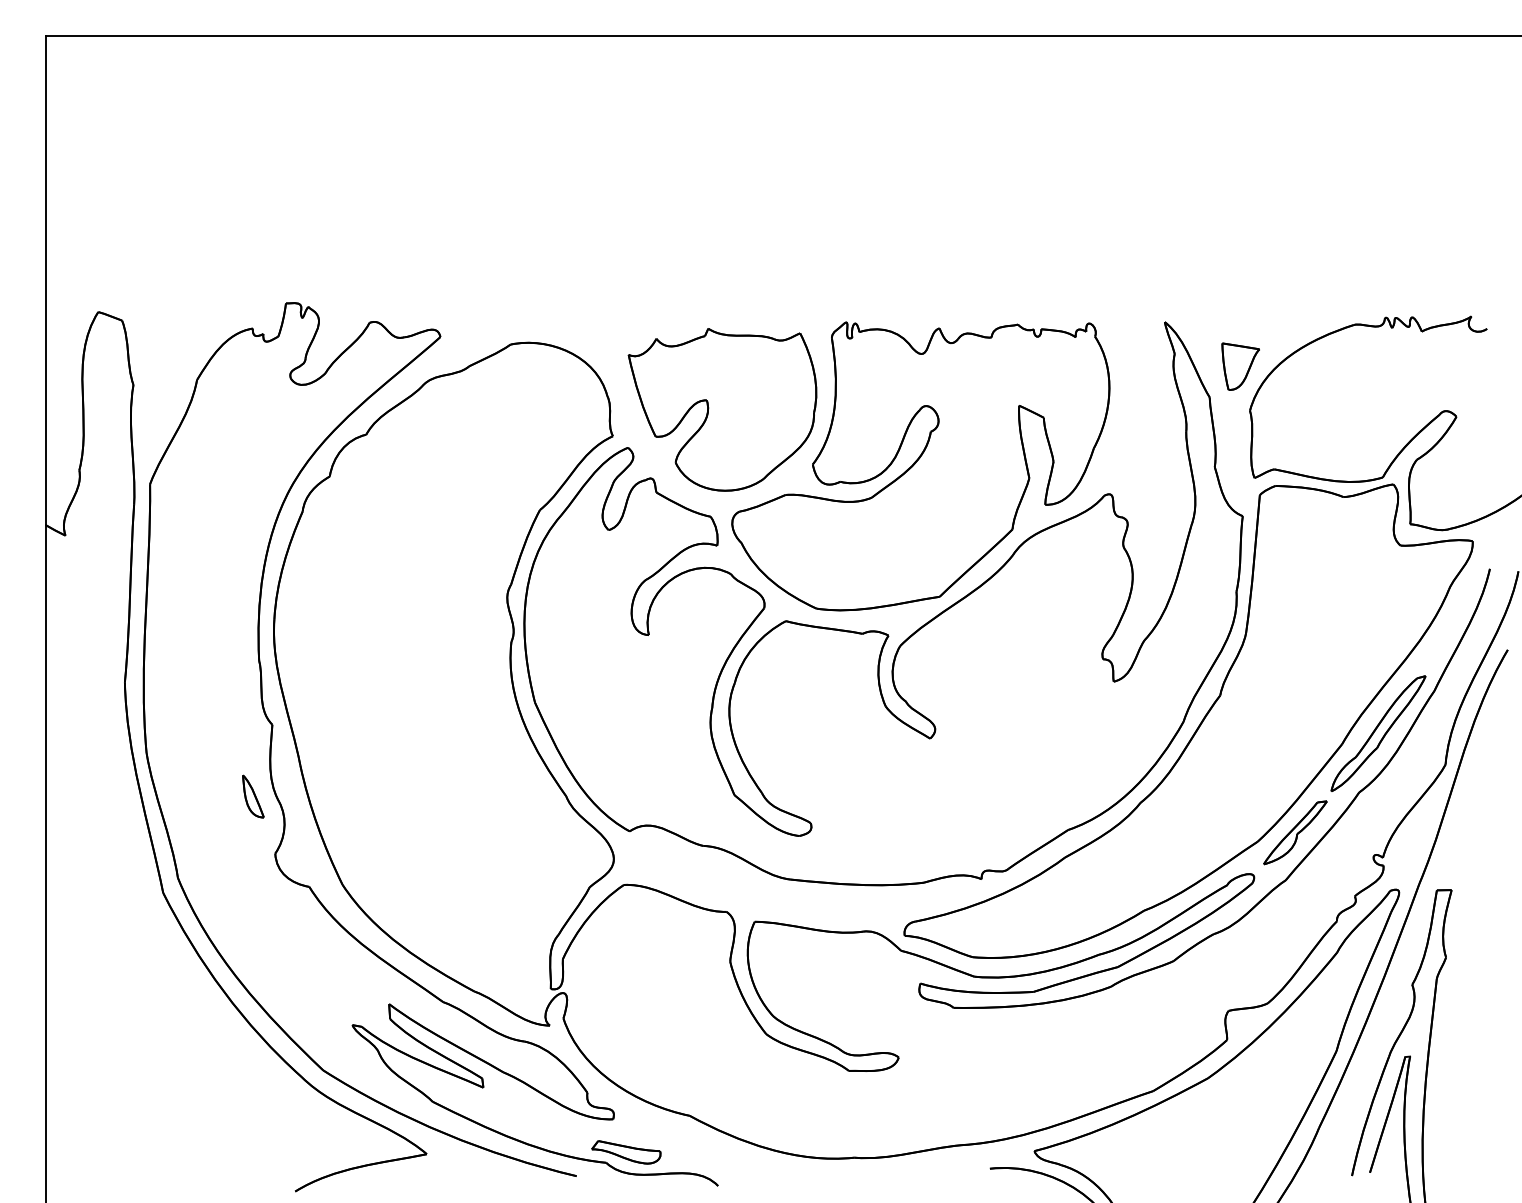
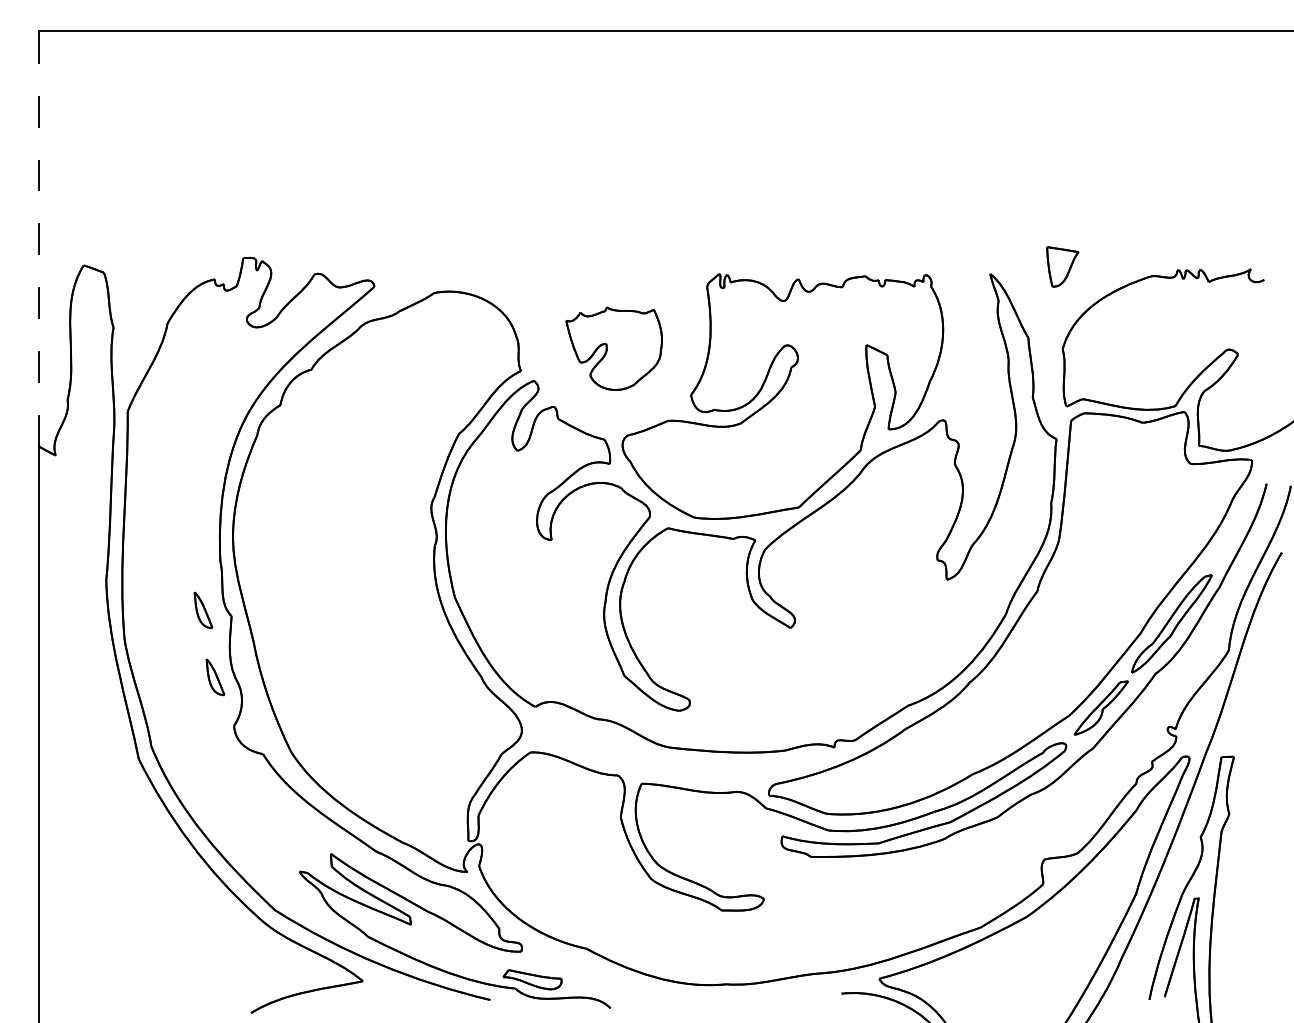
line: (45, 280) -> (38, 238), solid -> dashed
part: (1240, 366) -> (1062, 266), moved
part: (721, 409) -> (613, 348), size x0.6
part: (239, 717) -> (203, 610), added

